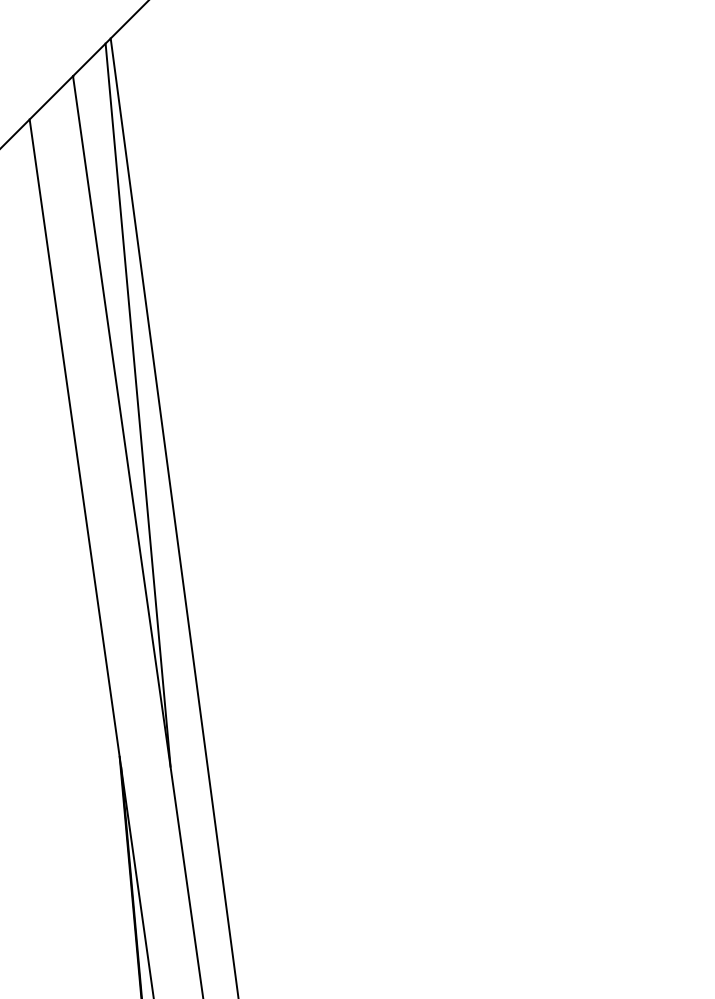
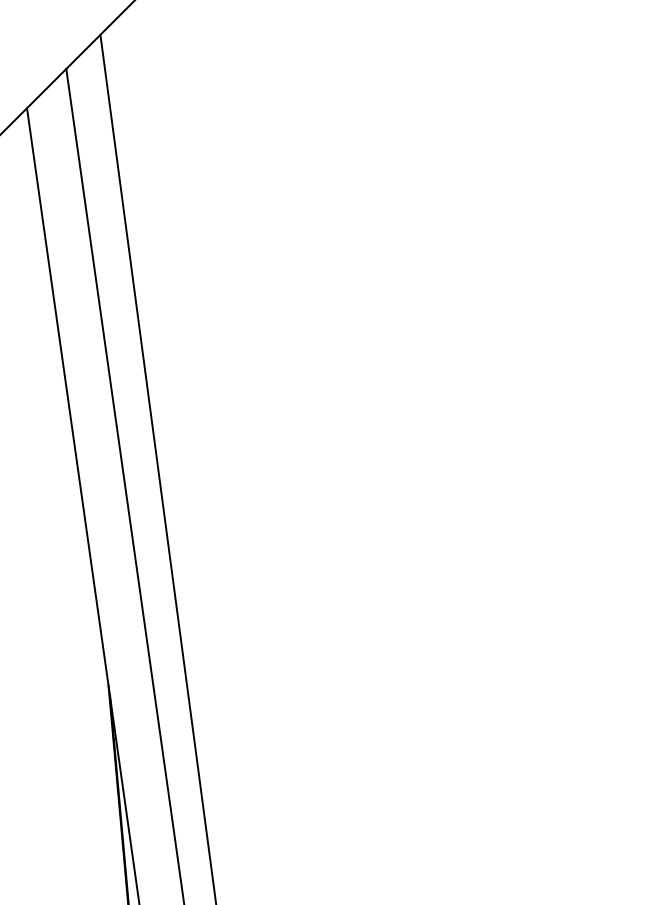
line: (137, 404) -> (124, 366), removed

